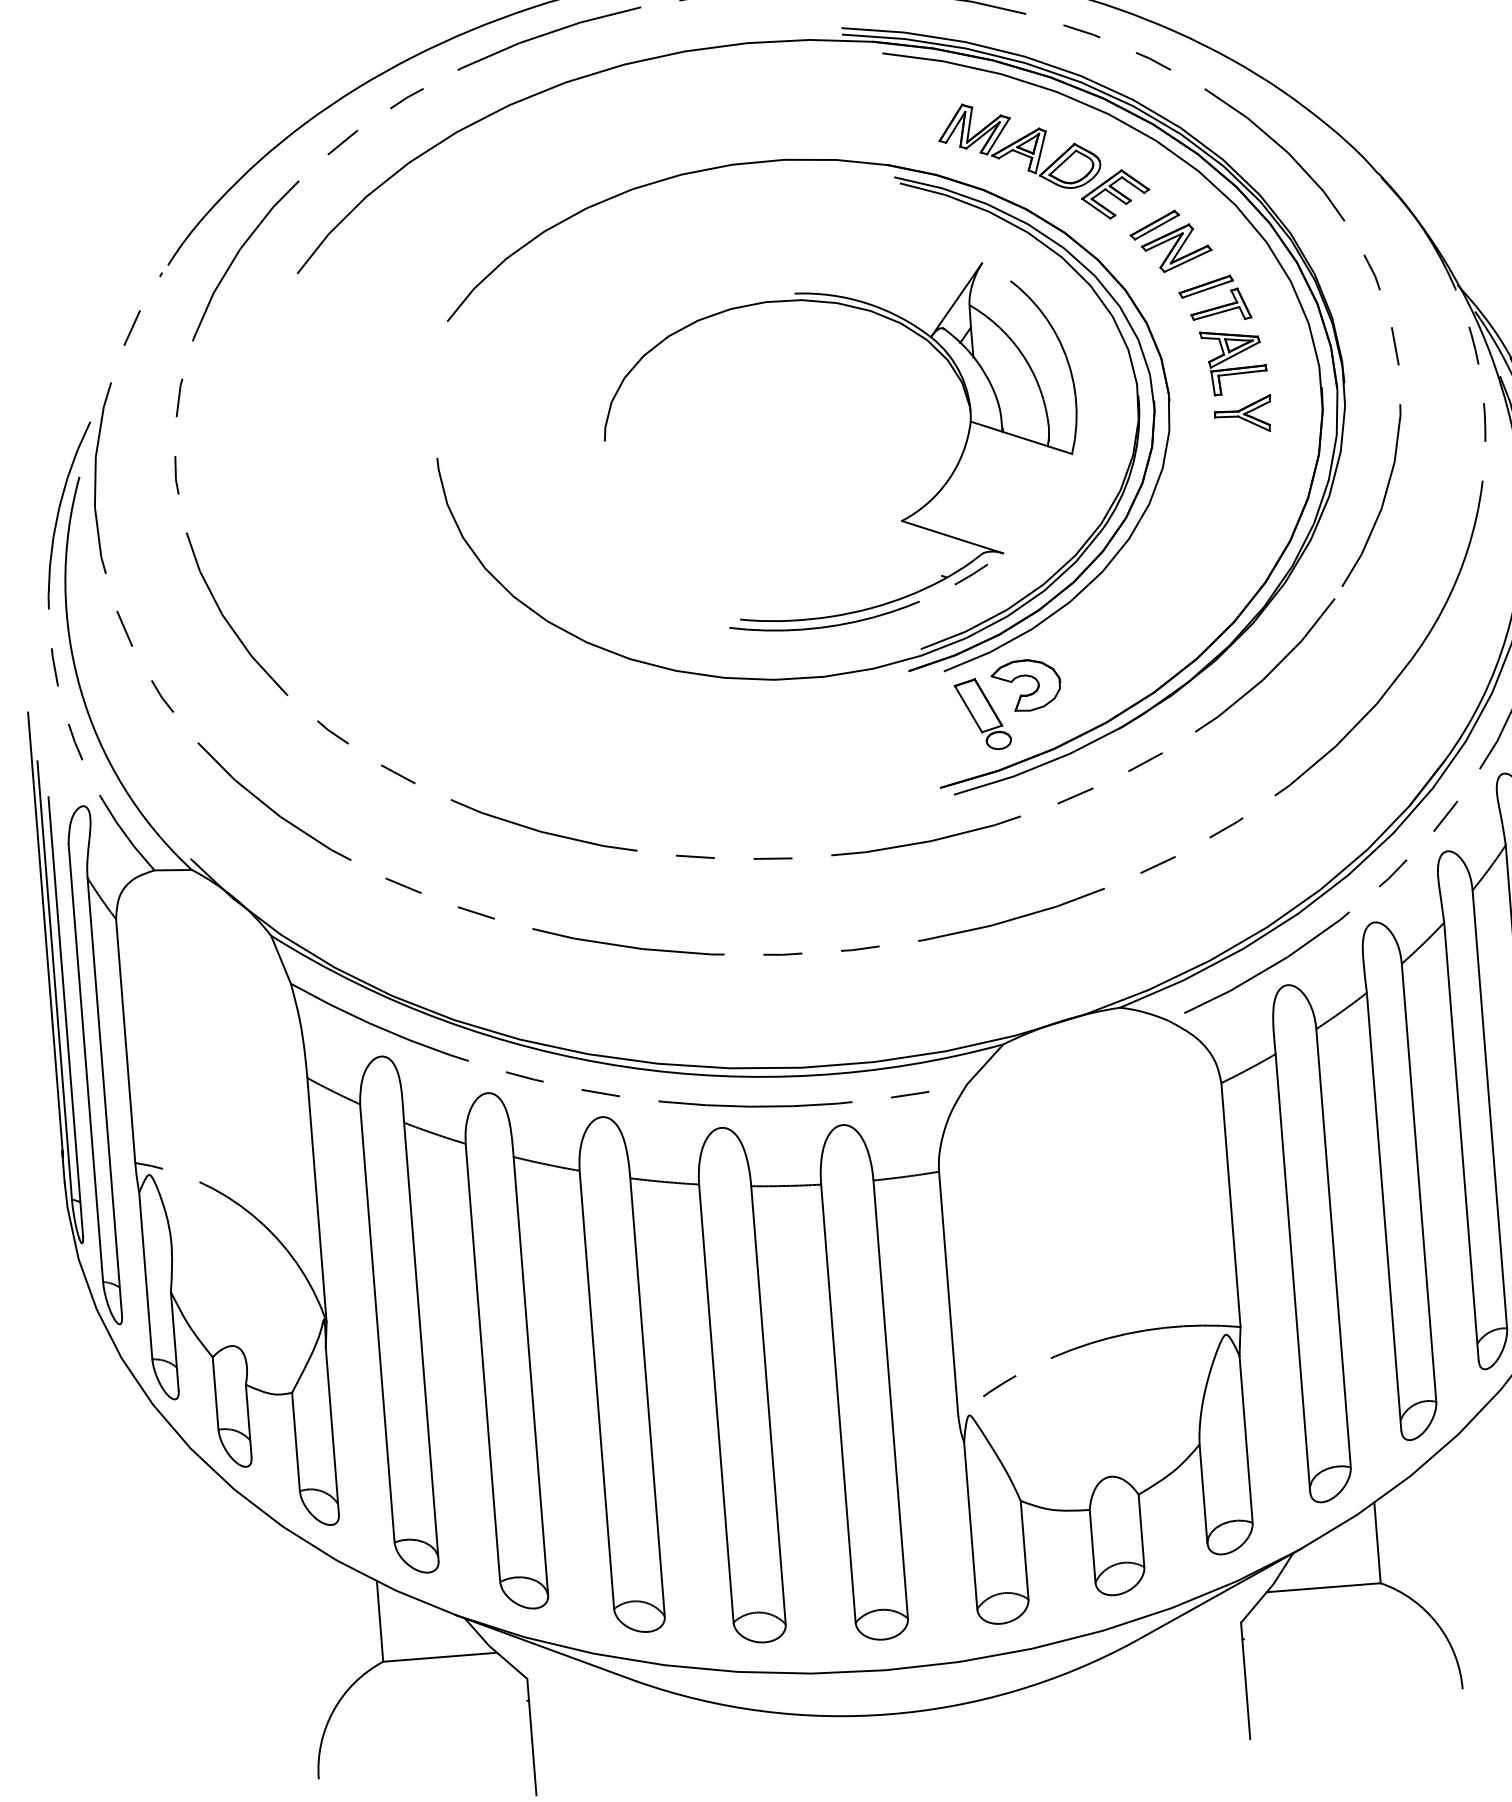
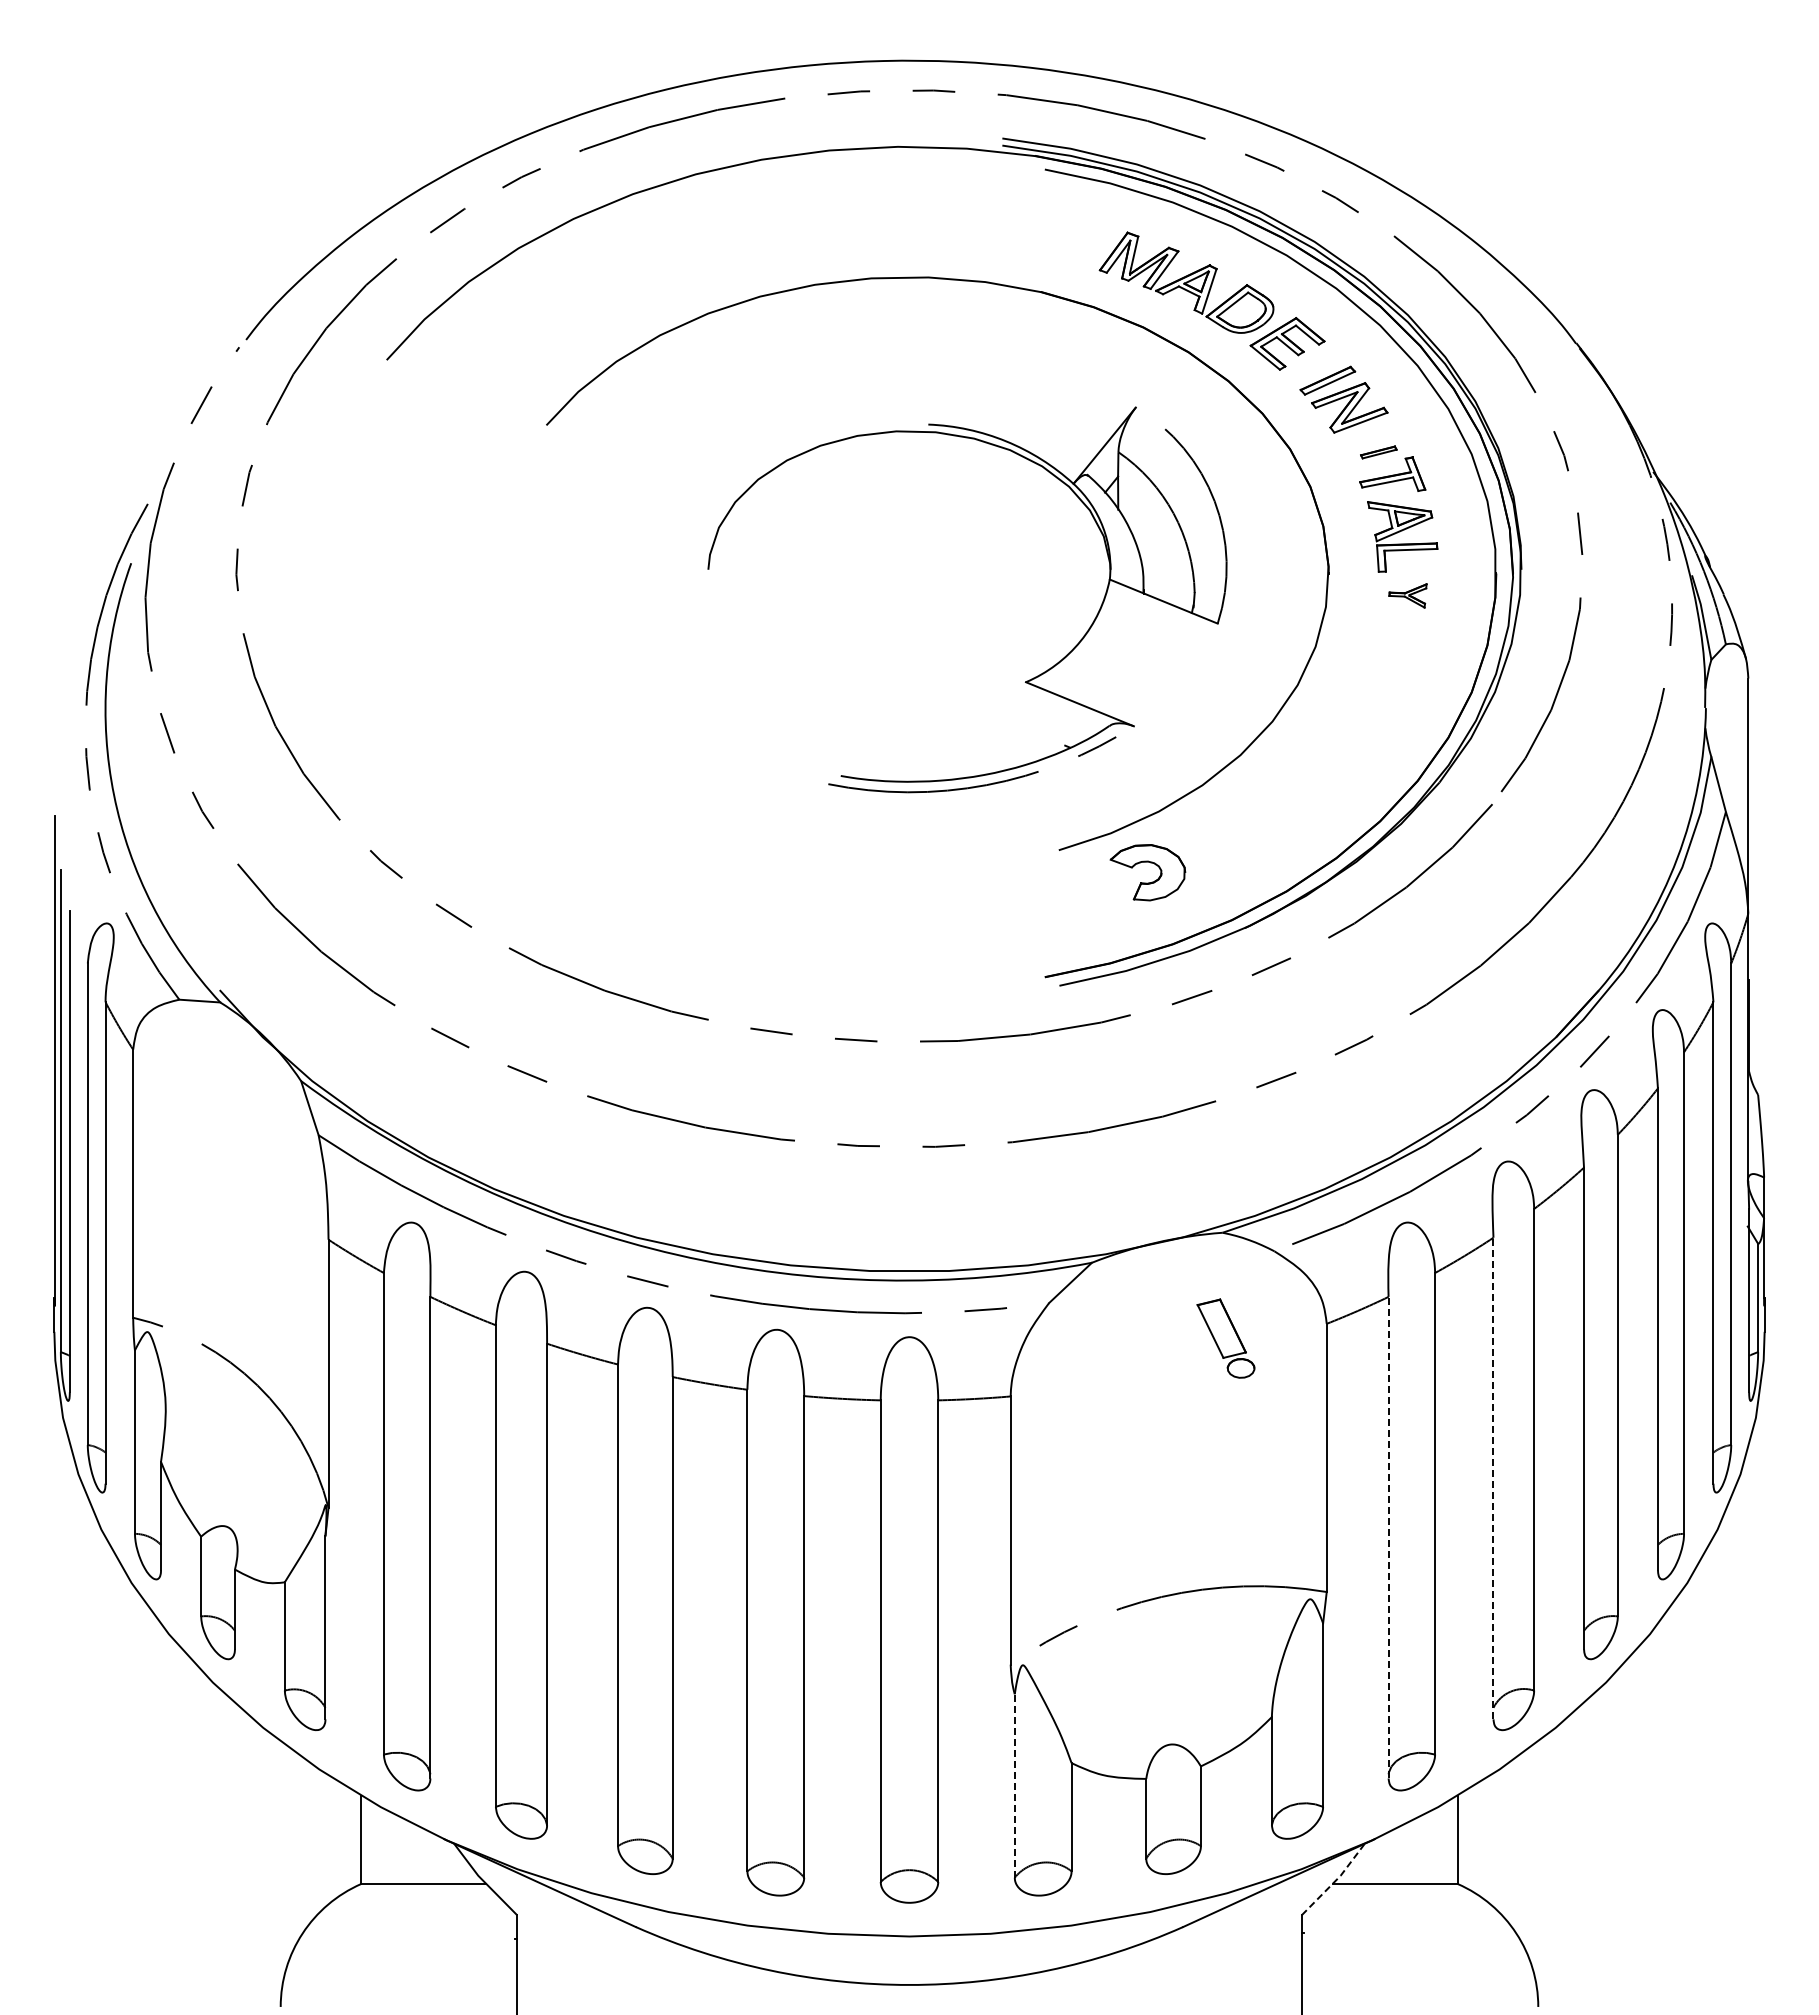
part: (1206, 286) -> (1378, 452), size x0.6
part: (1242, 414) -> (1407, 595), size x0.6
part: (833, 673) -> (938, 843), removed
part: (982, 714) -> (1225, 1338), moved
line: (1384, 1211) -> (1493, 1478), solid -> dashed
line: (1292, 1273) -> (1388, 1537), solid -> dashed
line: (970, 1525) -> (1014, 1785), solid -> dashed
line: (1269, 1588) -> (1335, 1880), solid -> dashed

